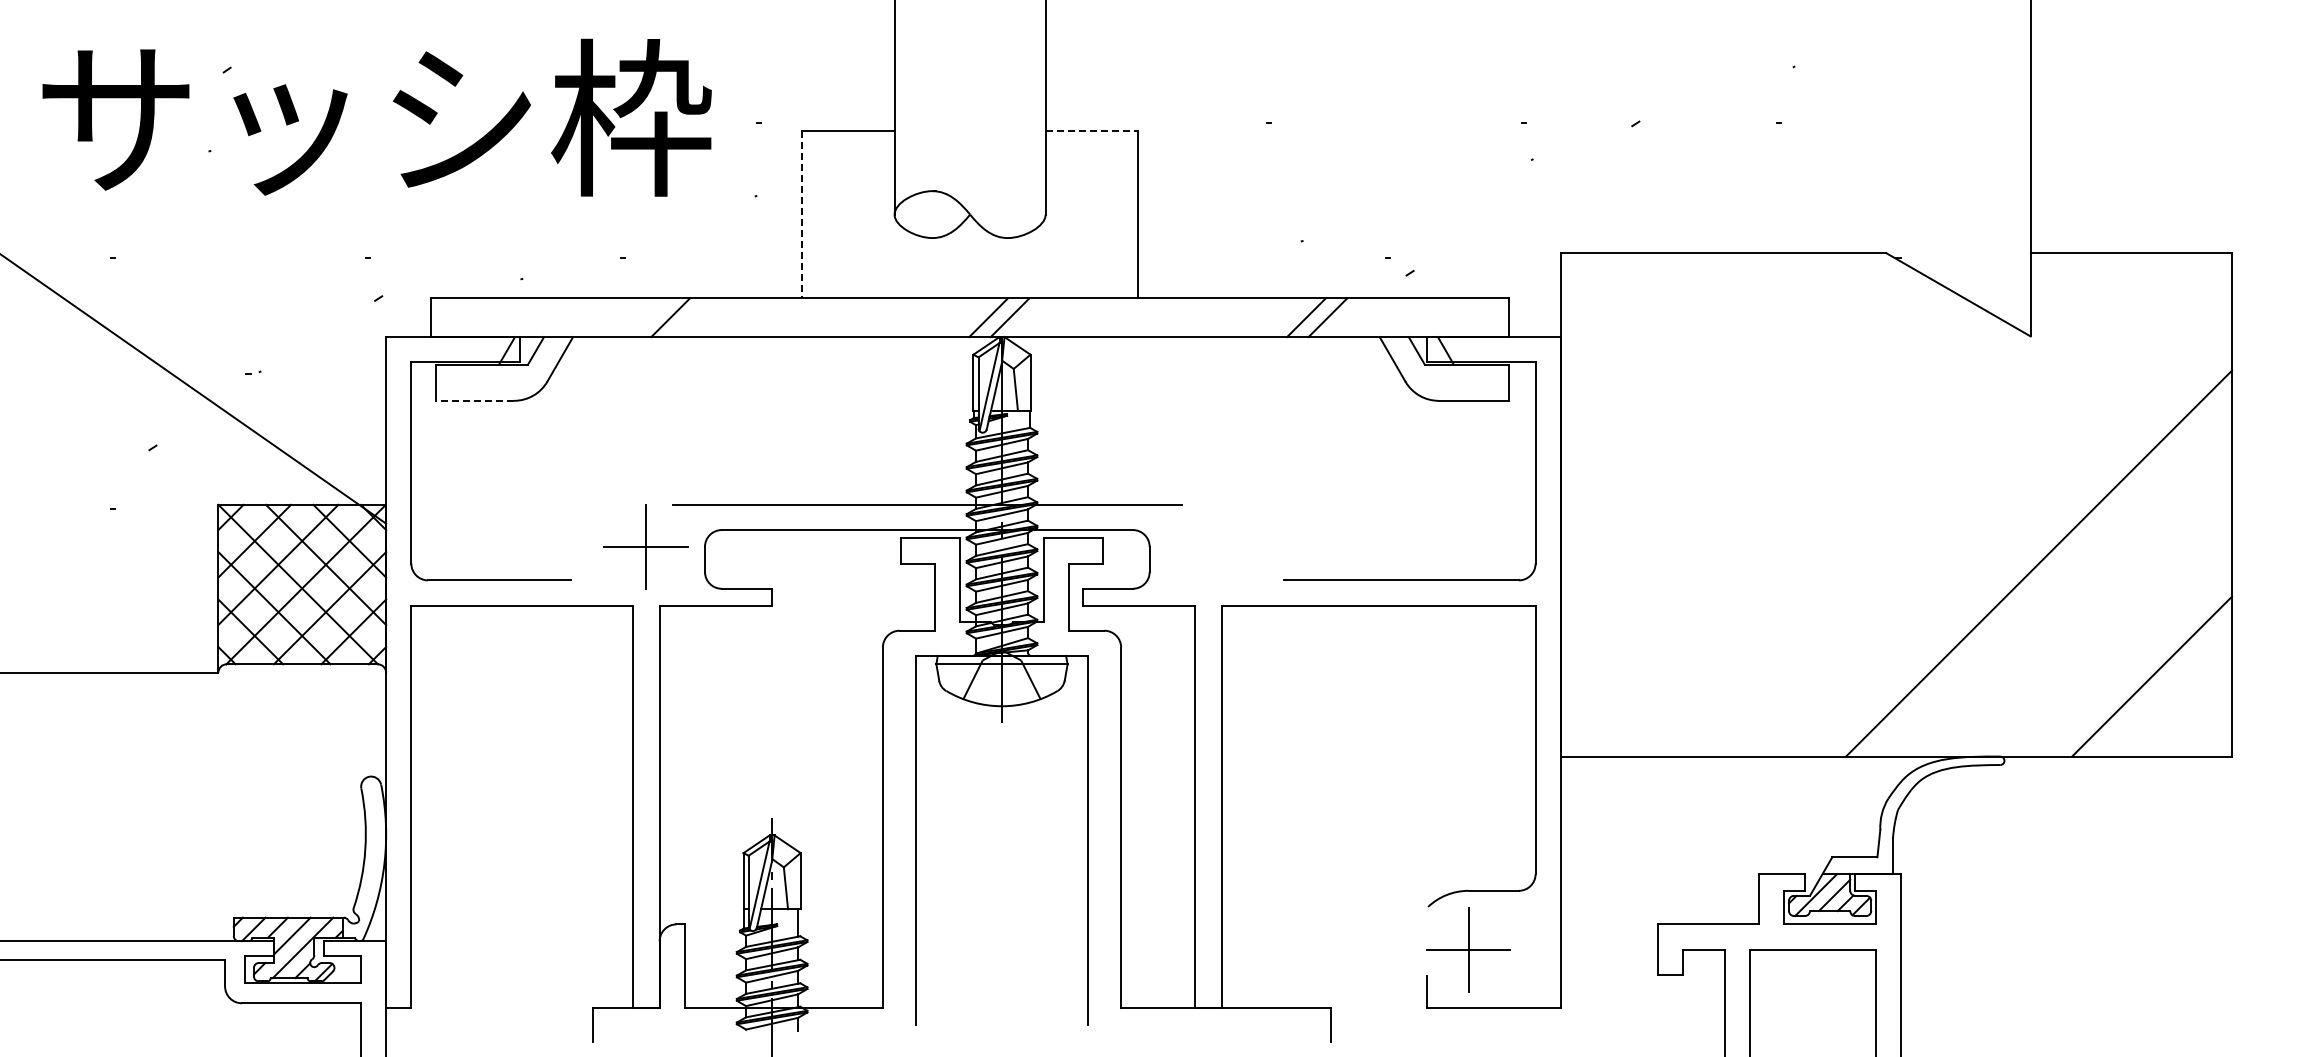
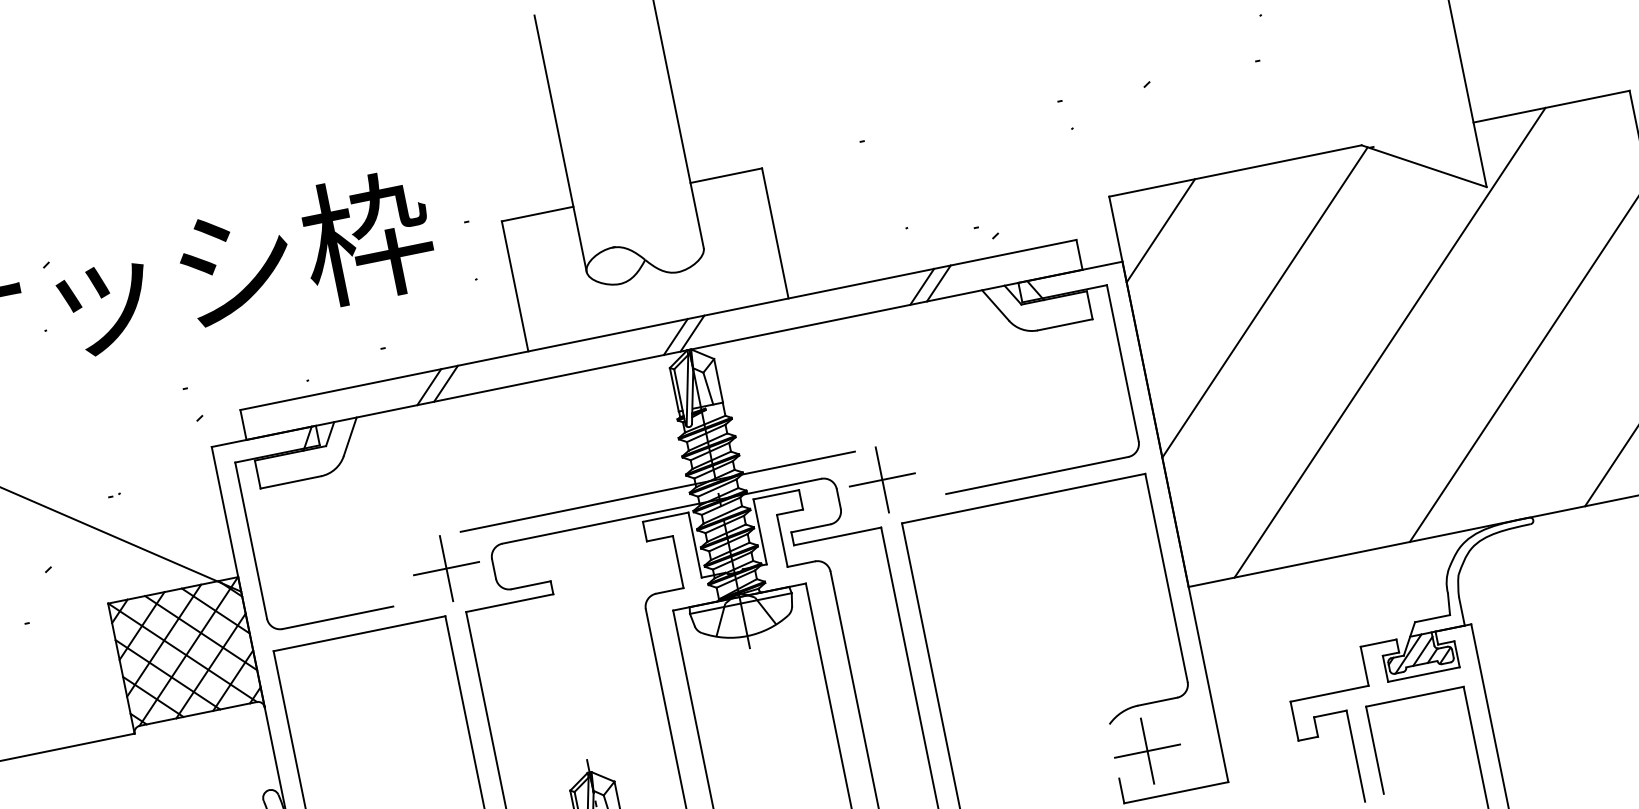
line: (1092, 130) -> (726, 175), dashed -> solid
line: (802, 214) -> (515, 286), dashed -> solid
line: (1615, 308) -> (1160, 230), added
line: (691, 317) -> (445, 383), added
line: (475, 400) -> (291, 482), dashed -> solid
line: (1726, 423) -> (1264, 302), added
line: (1871, 504) -> (1389, 342), added
part: (1207, 546) -> (881, 479), added

